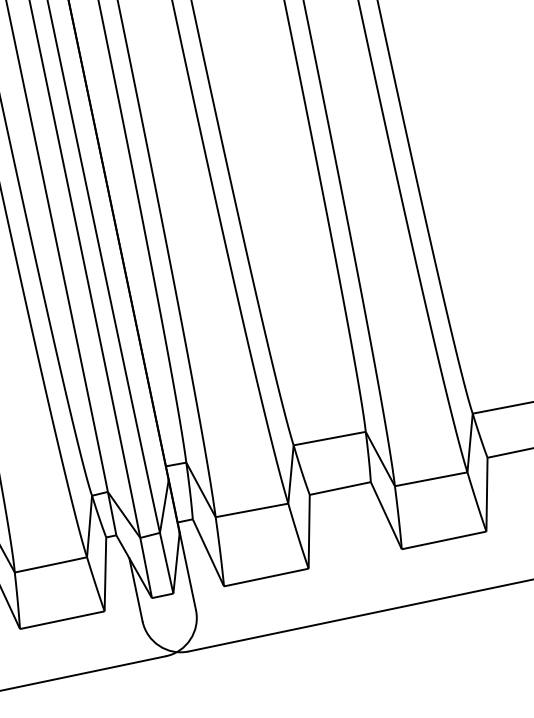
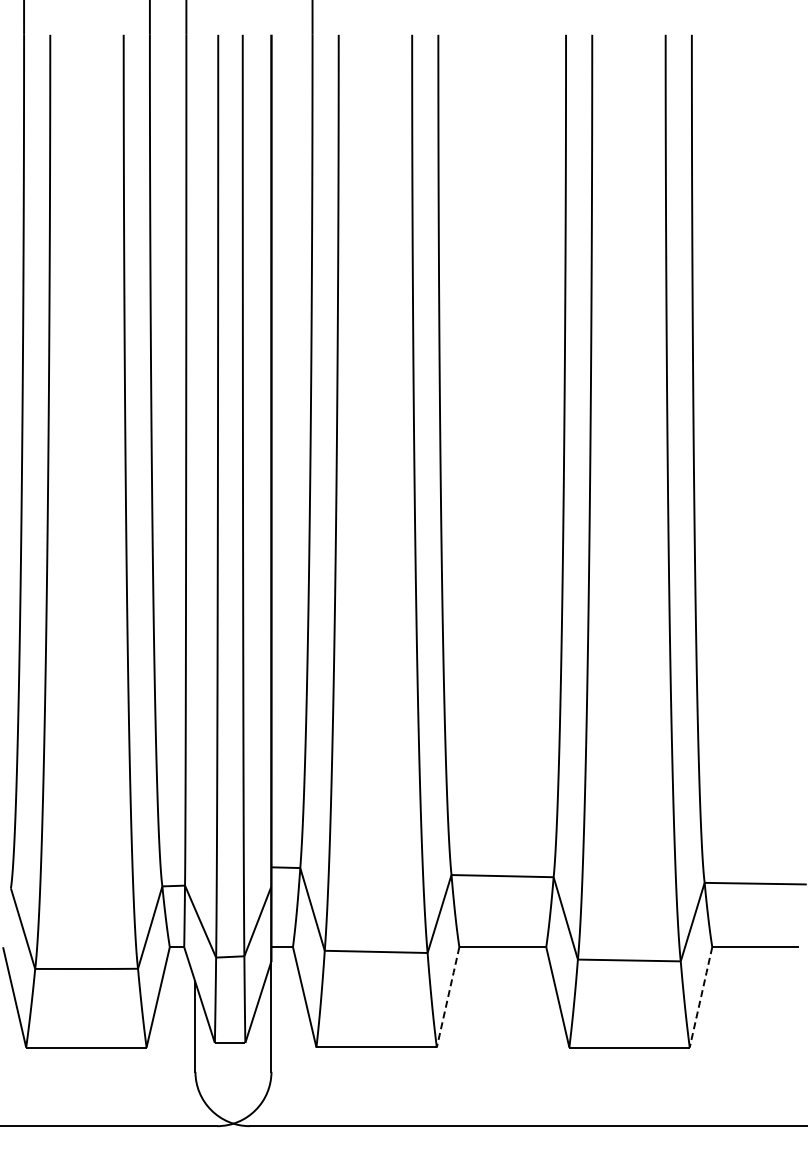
line: (487, 494) -> (701, 997), solid -> dashed
line: (309, 531) -> (448, 997), solid -> dashed

